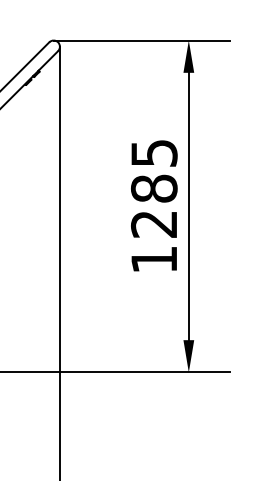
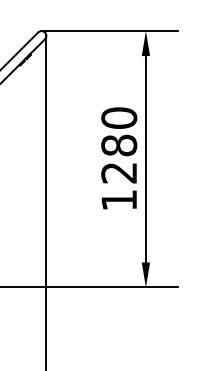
text: (154, 153) -> (119, 118), 1285 -> 1280

